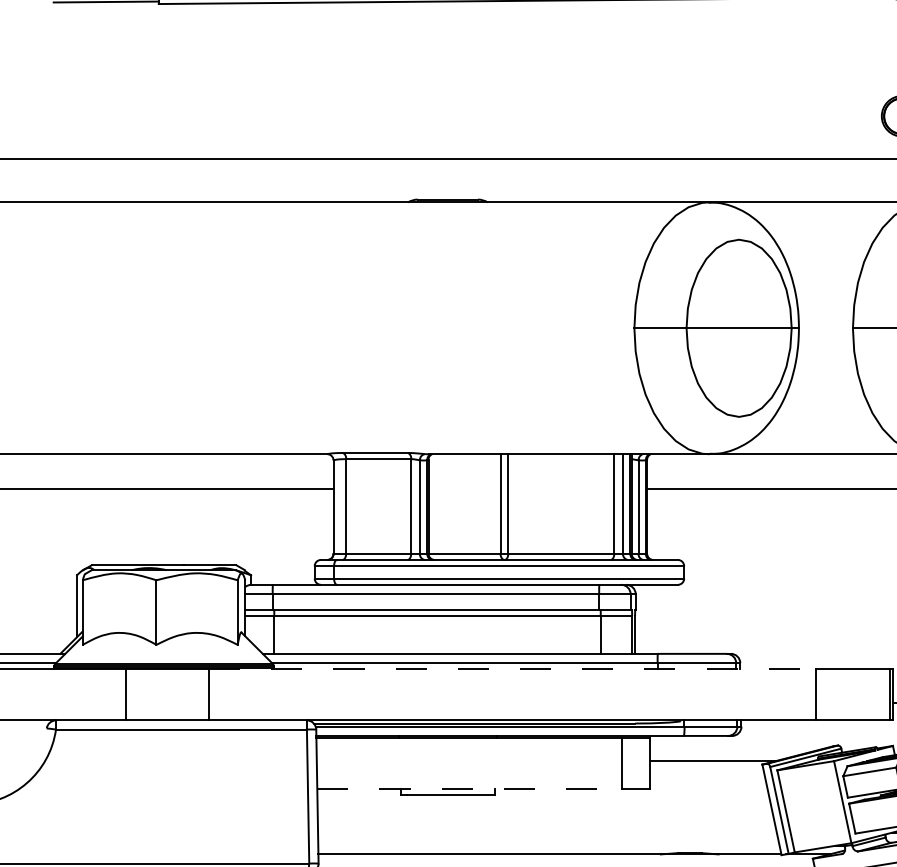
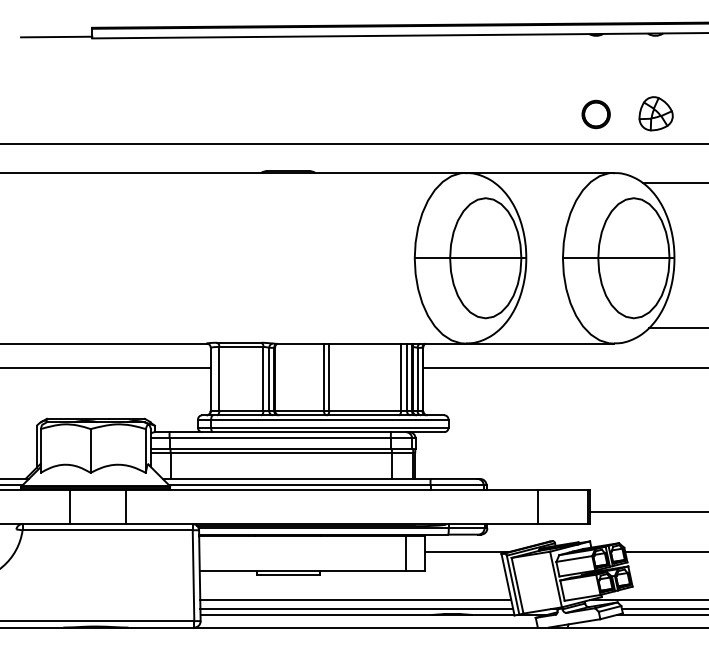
line: (511, 669) -> (331, 489), dashed -> solid
line: (470, 788) -> (303, 570), dashed -> solid
line: (547, 833) -> (355, 600), added
line: (548, 846) -> (356, 609), added

